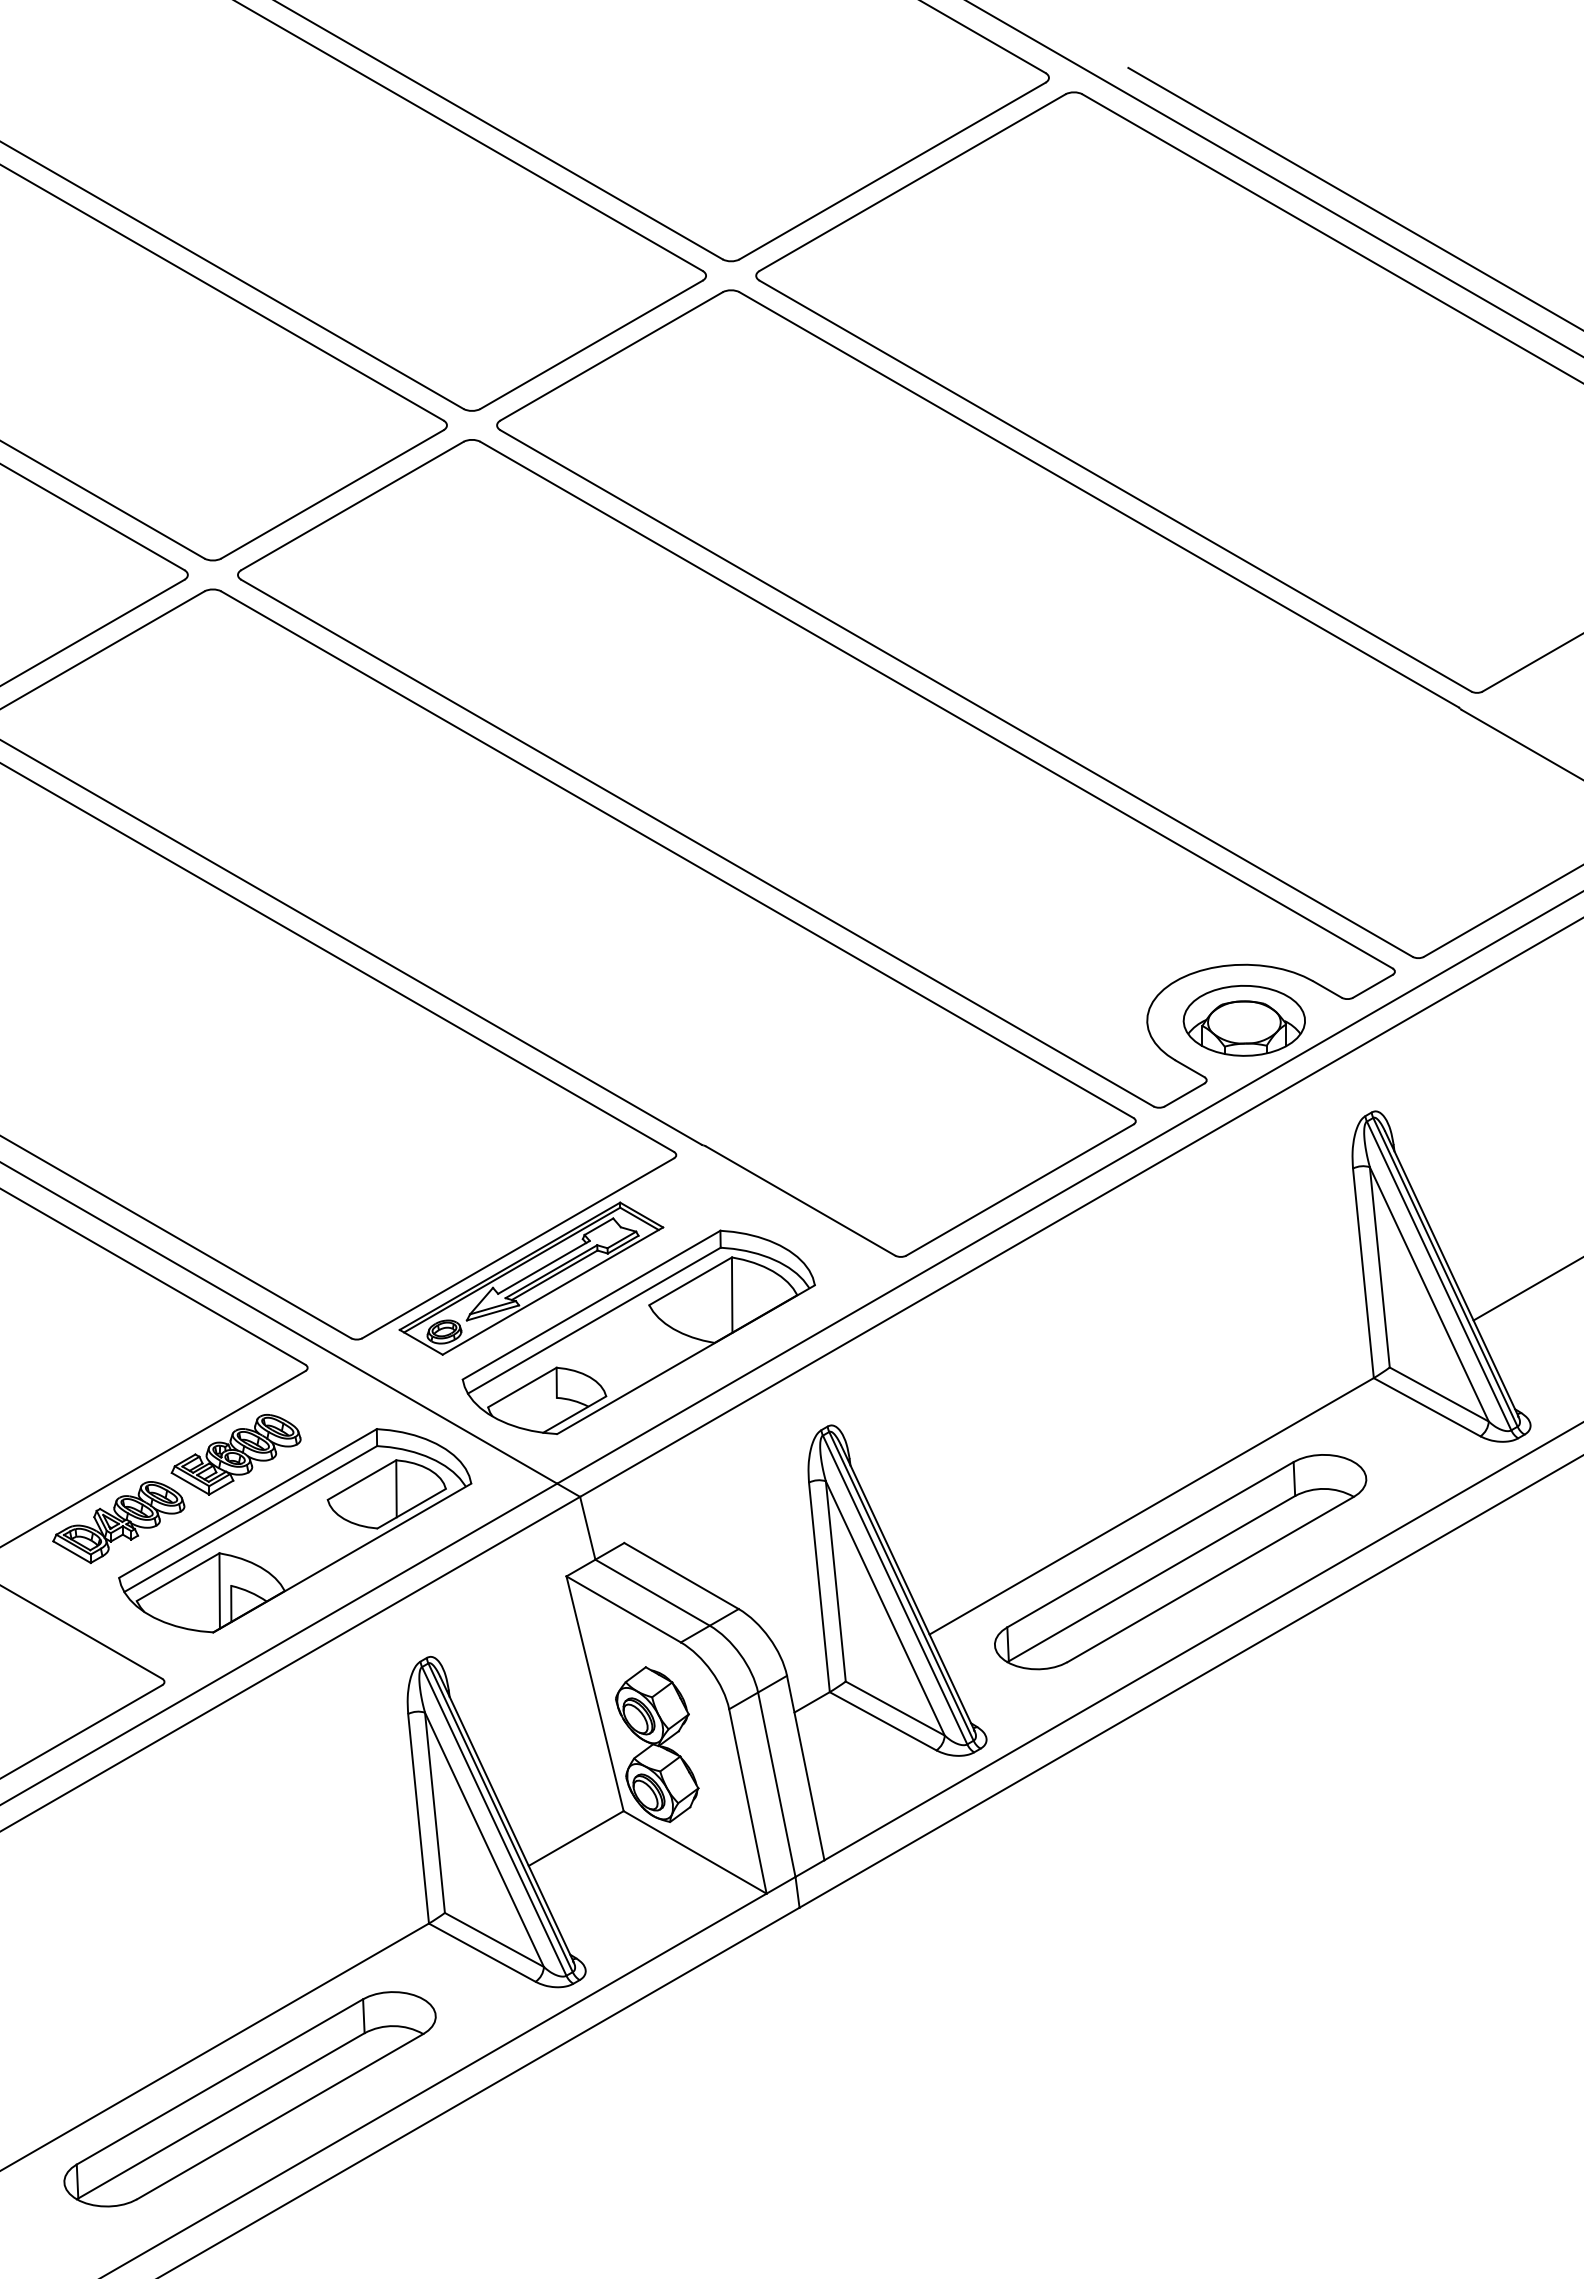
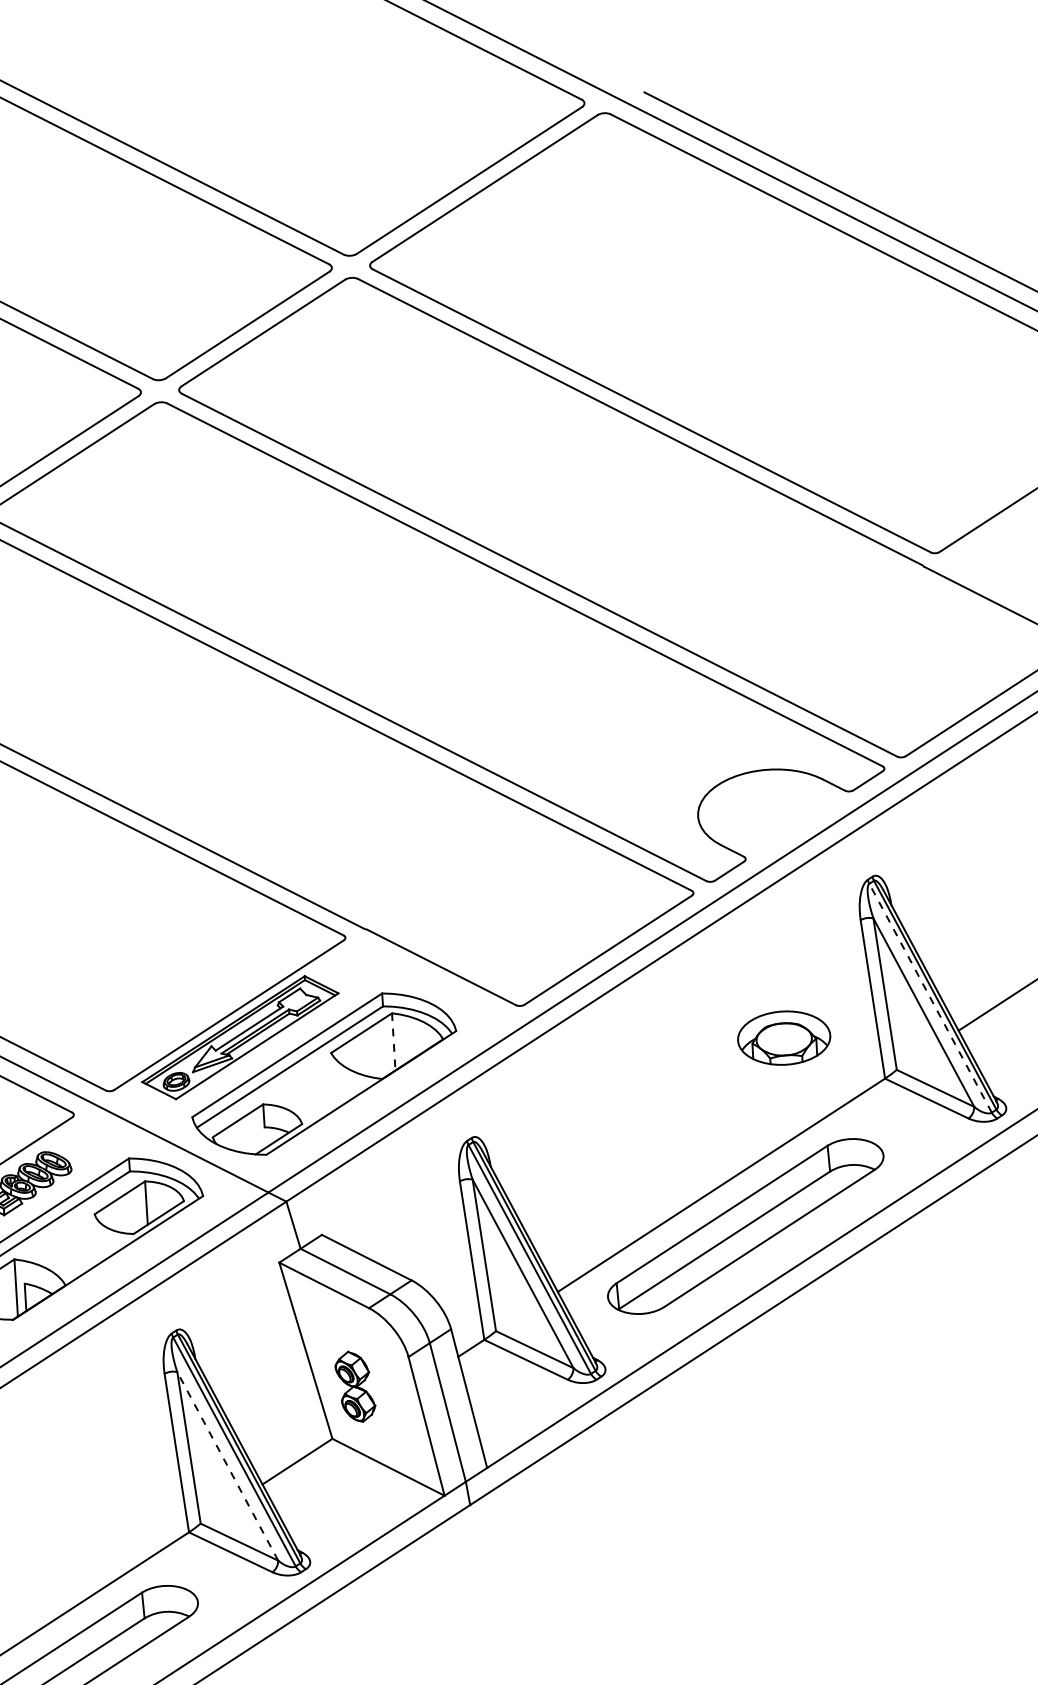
part: (1243, 1020) -> (783, 1037), moved
line: (1438, 1275) -> (930, 997), solid -> dashed
line: (732, 1295) -> (394, 1042), solid -> dashed
part: (657, 1744) -> (355, 1386), size x0.6
line: (484, 1839) -> (227, 1466), solid -> dashed

